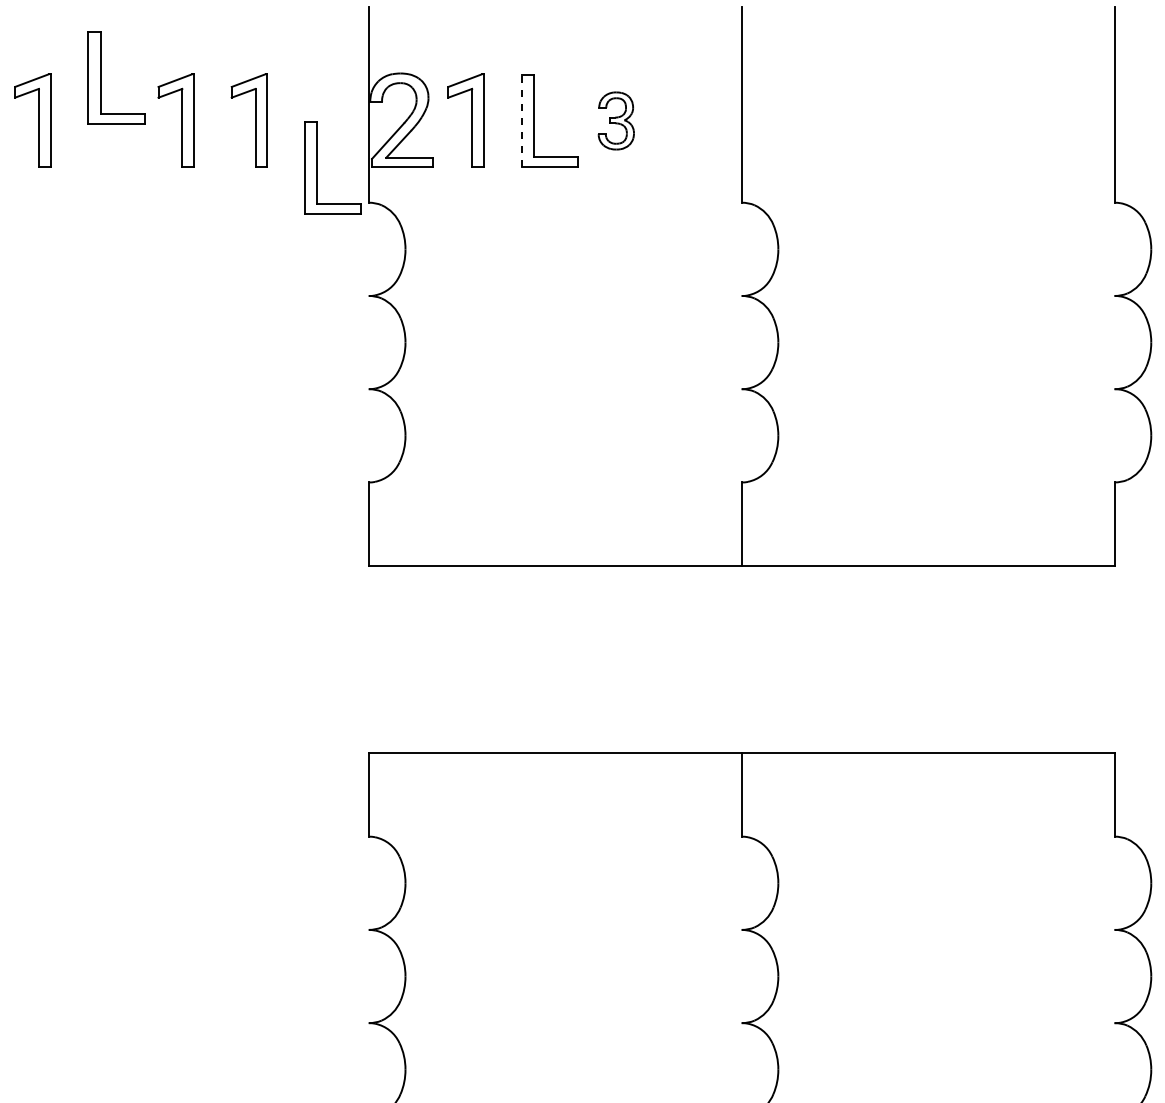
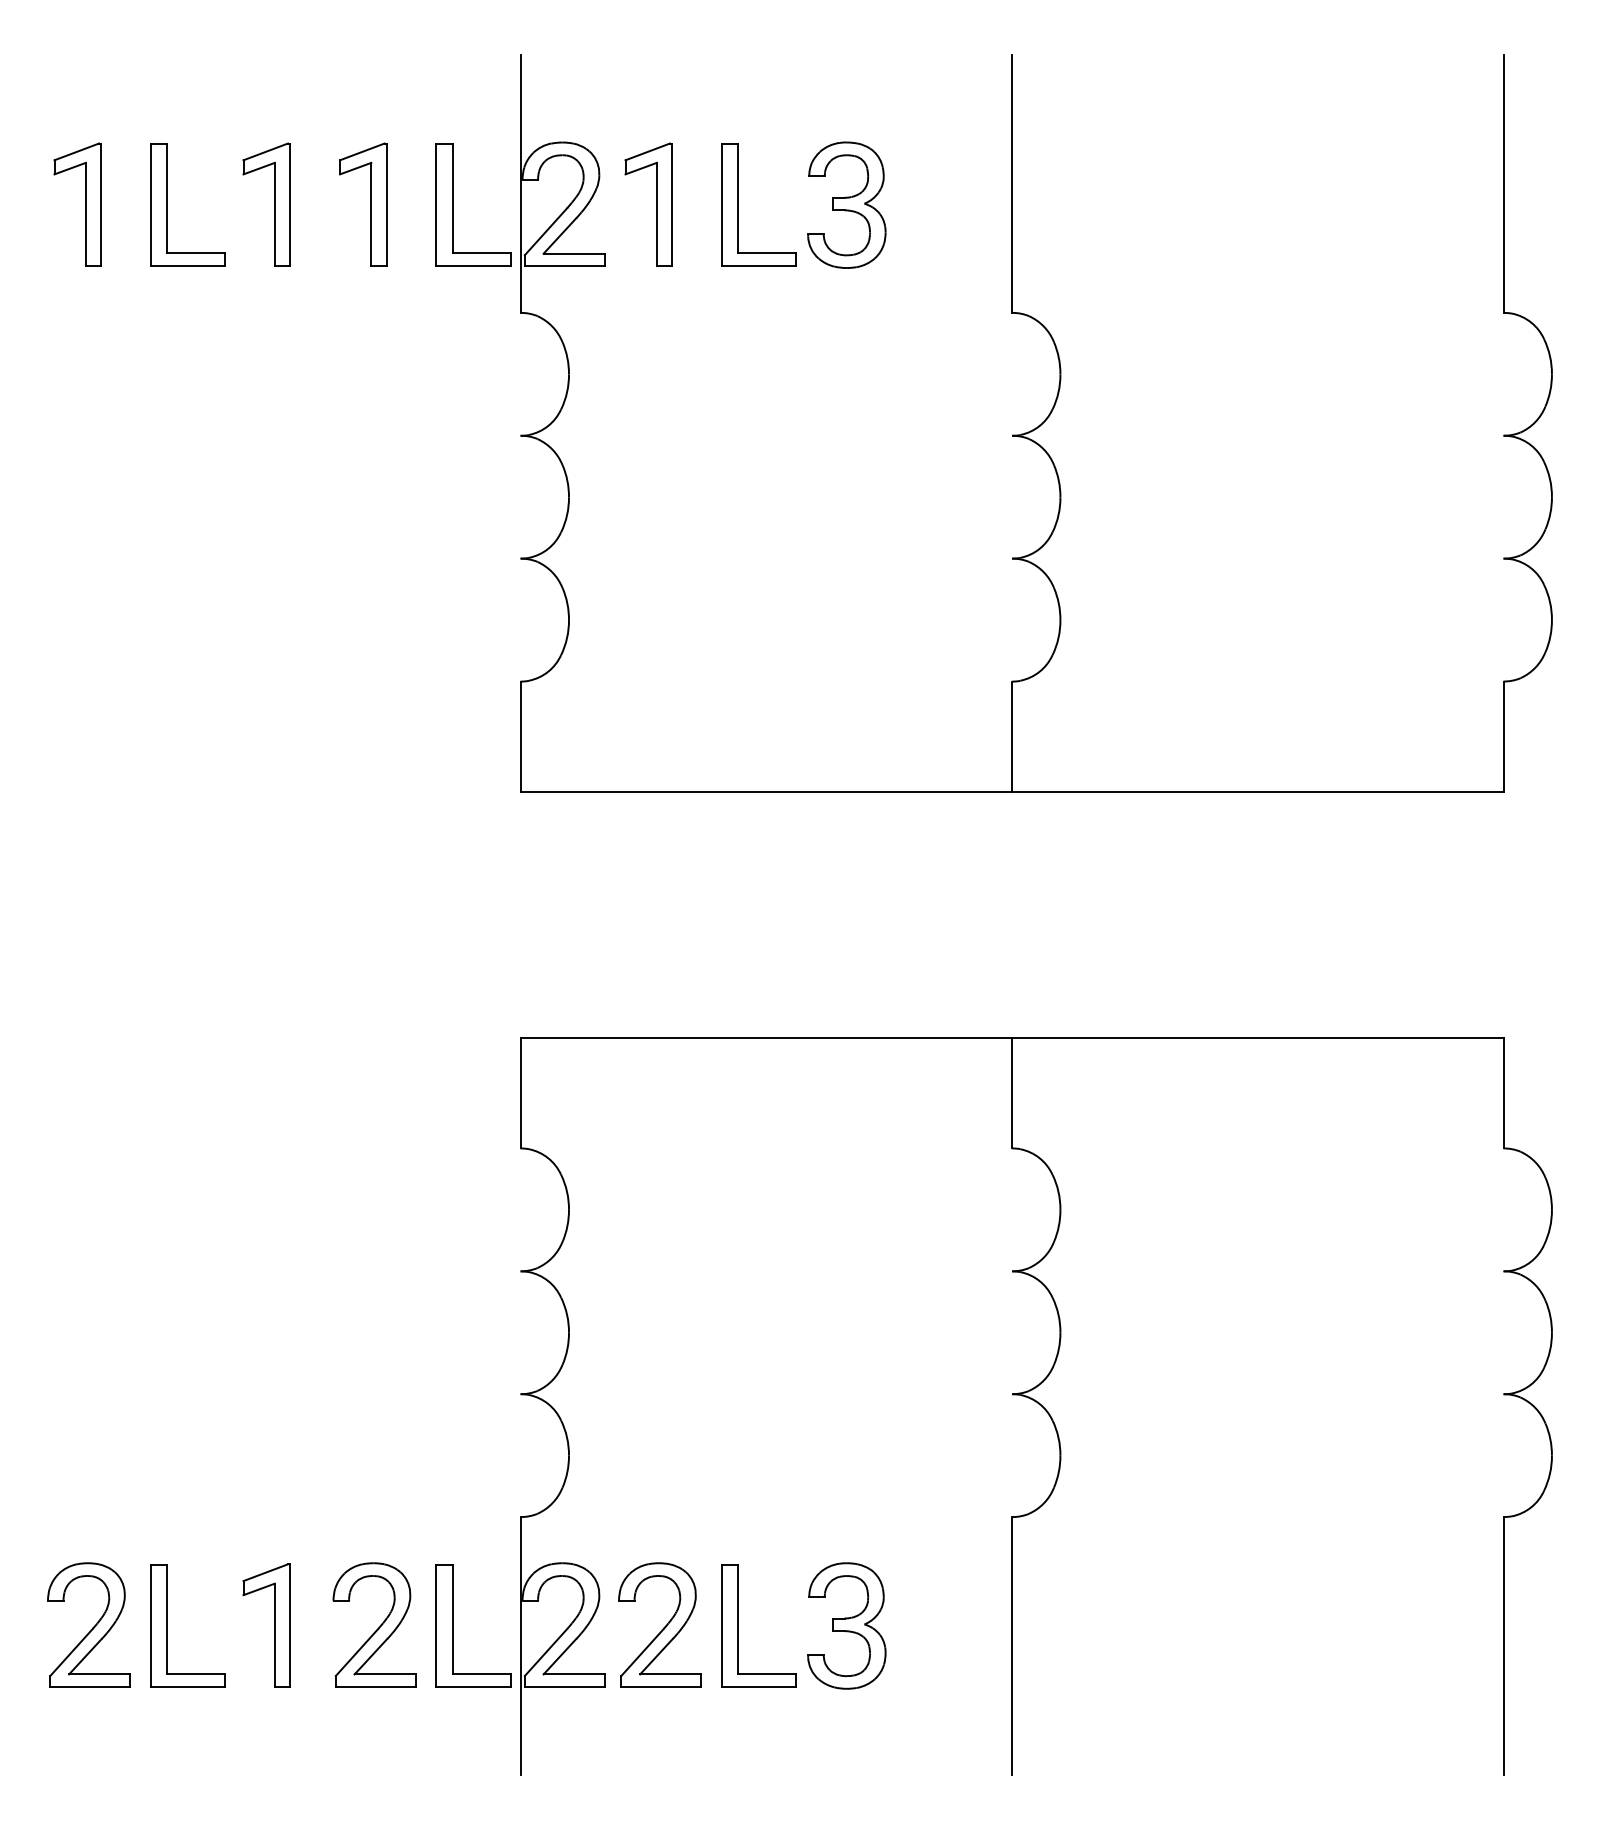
part: (100, 77) -> (167, 204), moved
line: (521, 120) -> (721, 204), dashed -> solid
part: (616, 120) -> (846, 204), size x1.67
part: (317, 167) -> (453, 204), moved

